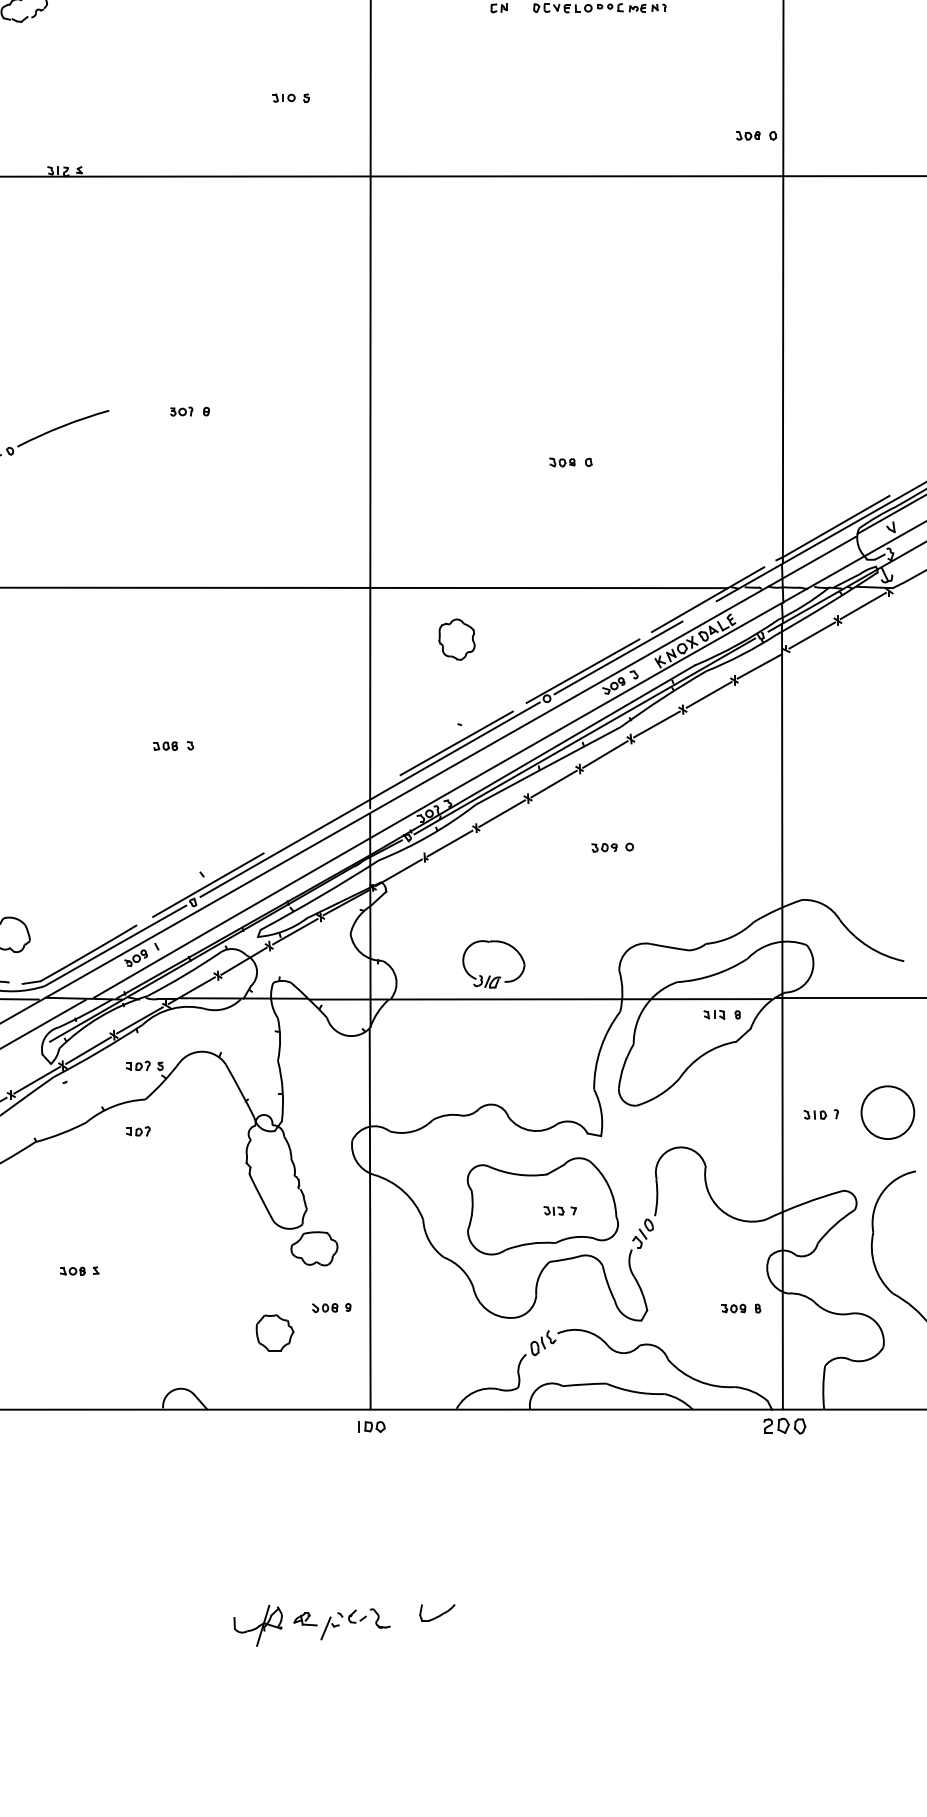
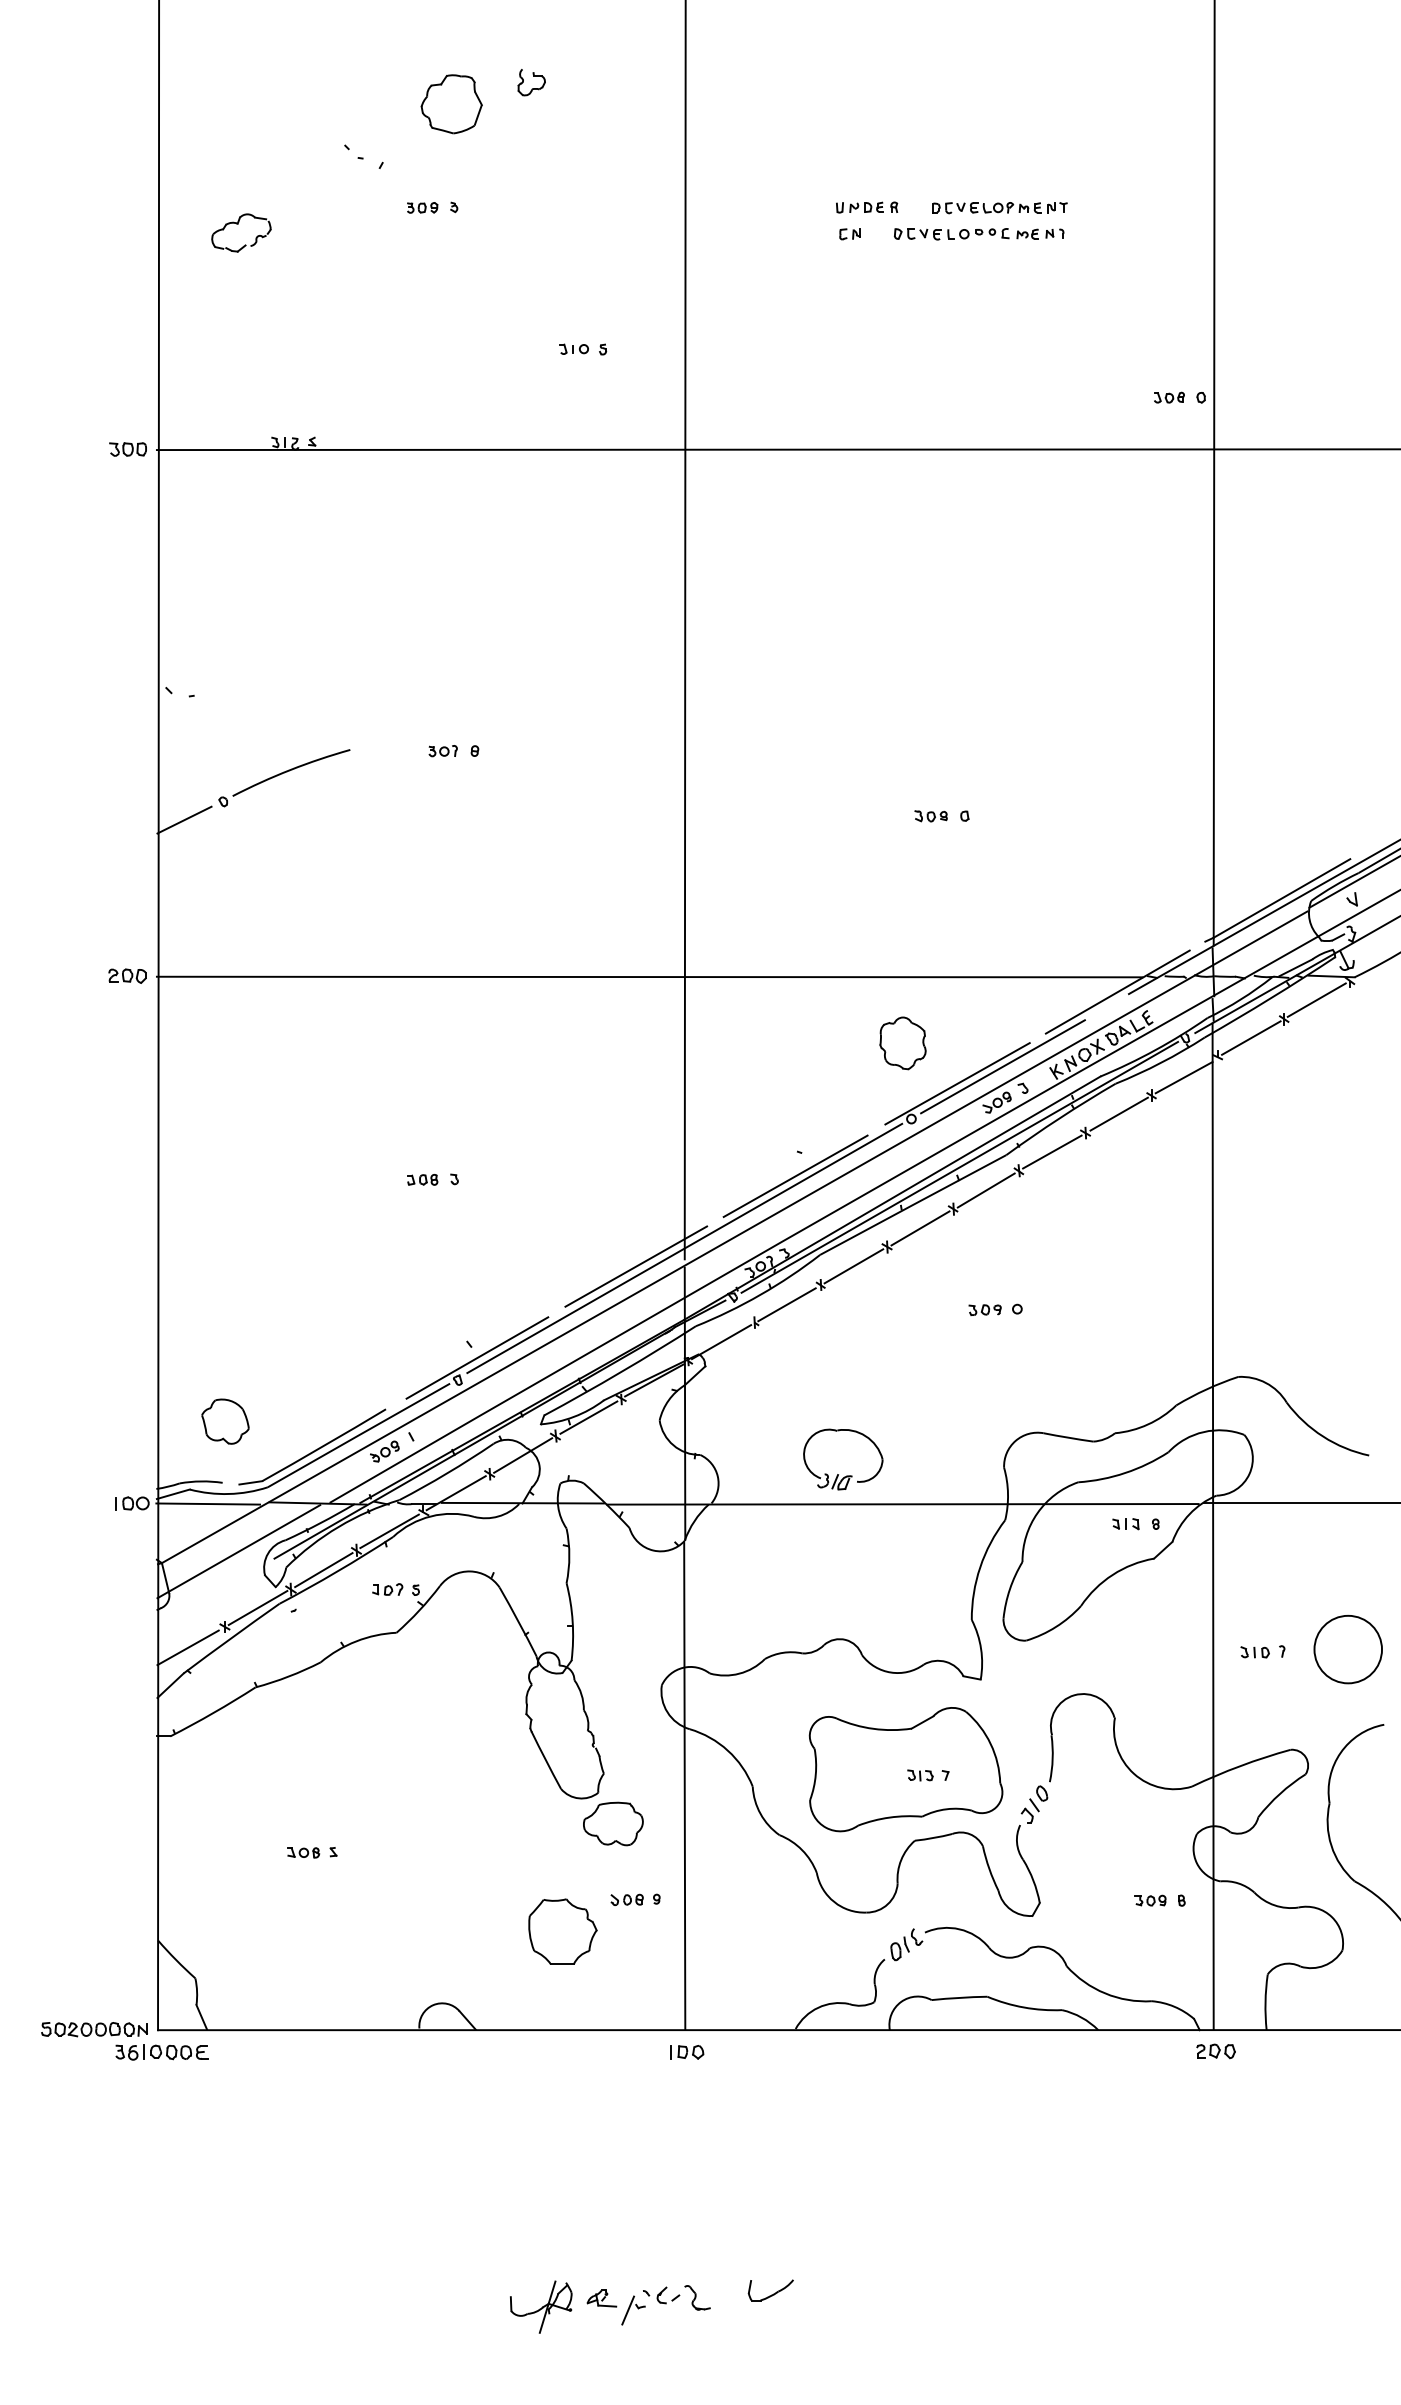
part: (456, 639) -> (902, 1043), moved
line: (332, 813) -> (636, 1266), added
part: (138, 1131) -> (387, 1673), removed
part: (274, 1332) -> (562, 1931), size x1.43
part: (784, 1426) -> (1215, 2051), size x0.71

